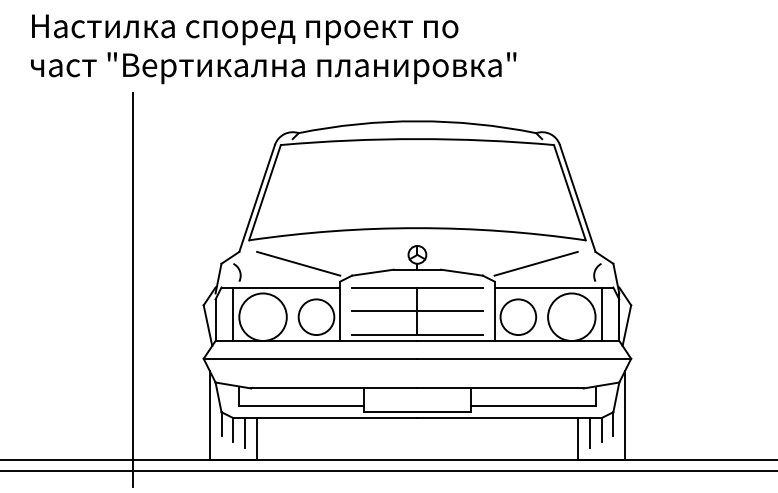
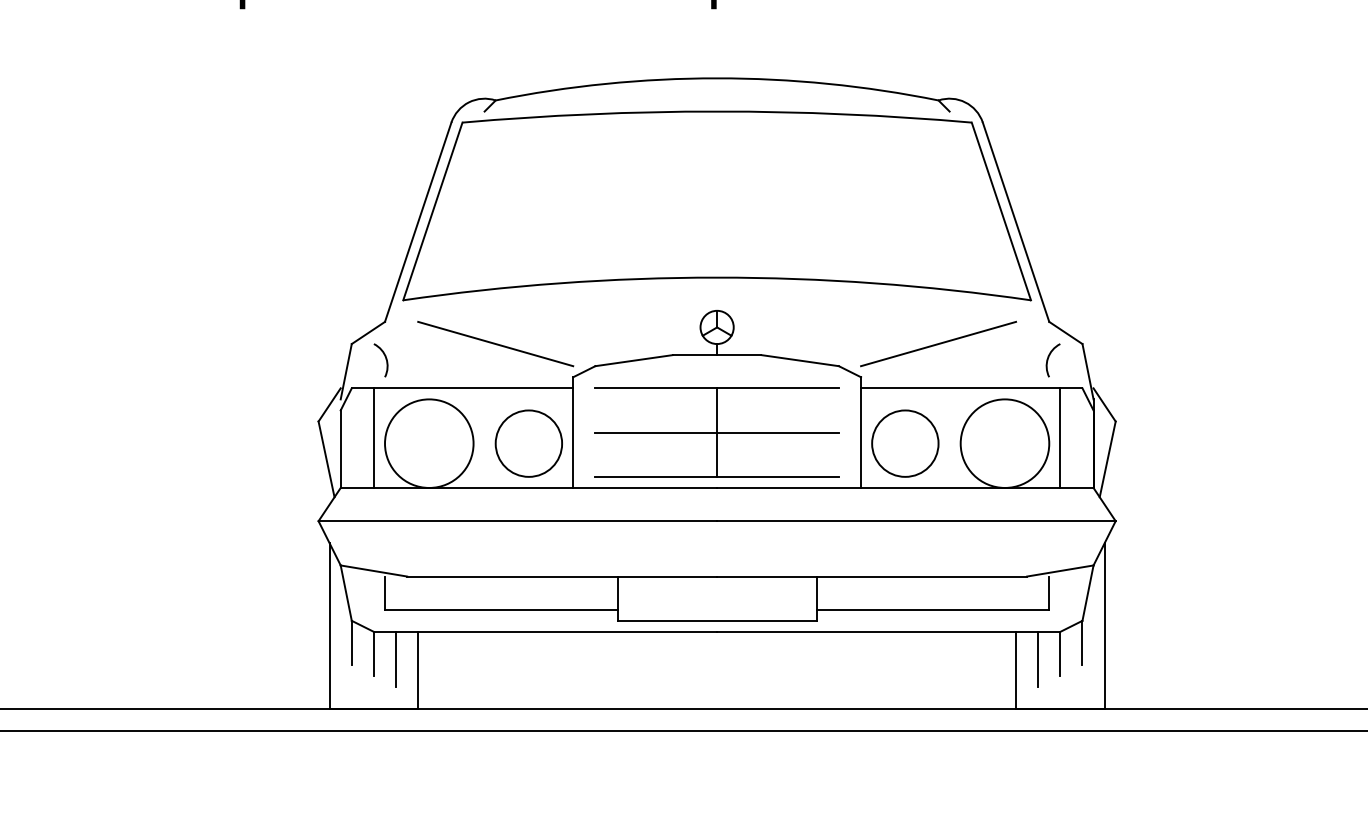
line: (133, 290) -> (187, 393), removed

